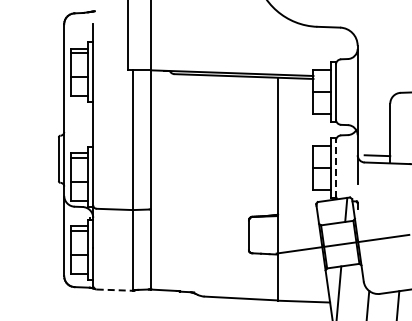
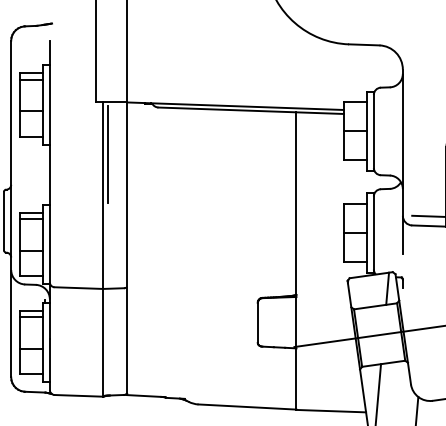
line: (136, 108) -> (107, 153), added
line: (335, 168) -> (373, 233), dashed -> solid
line: (115, 290) -> (79, 396), dashed -> solid

